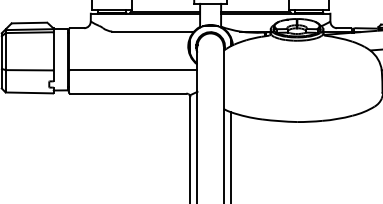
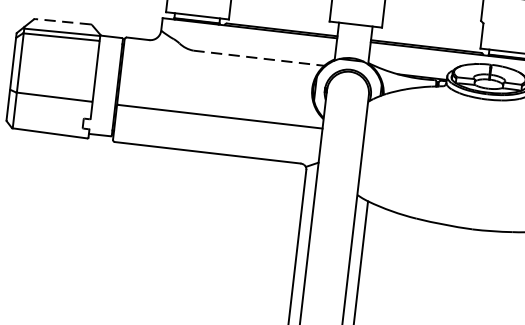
line: (29, 23) -> (62, 22), solid -> dashed
line: (153, 31) -> (259, 58), solid -> dashed

